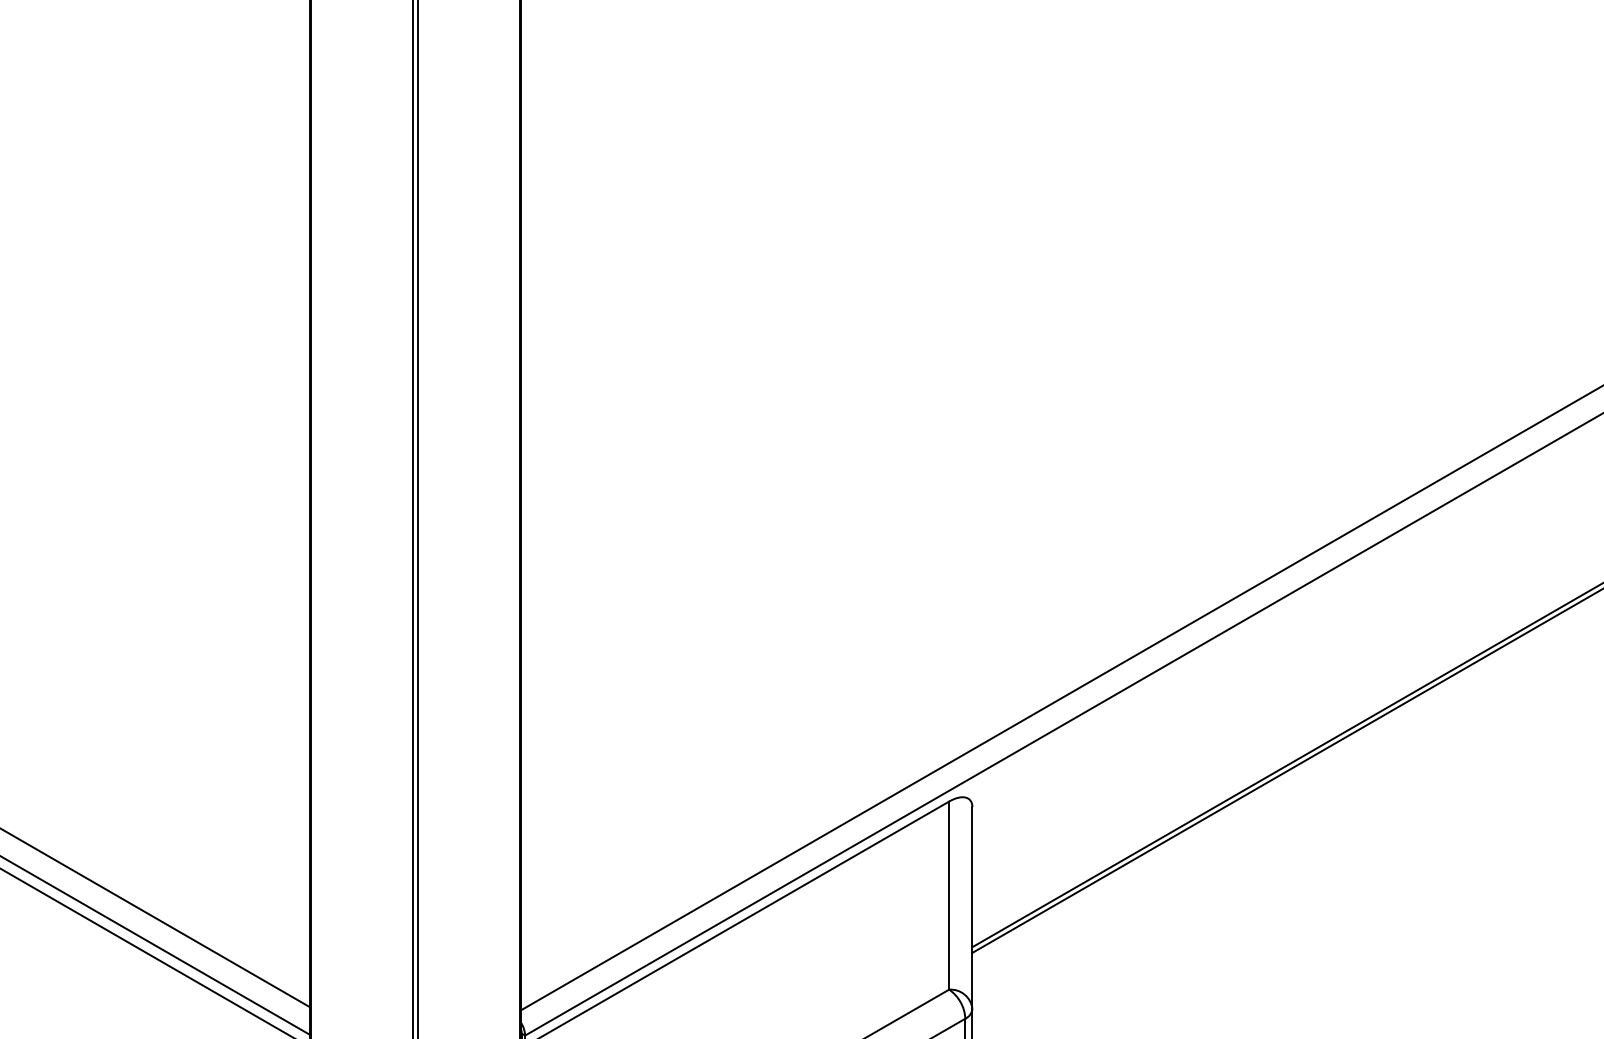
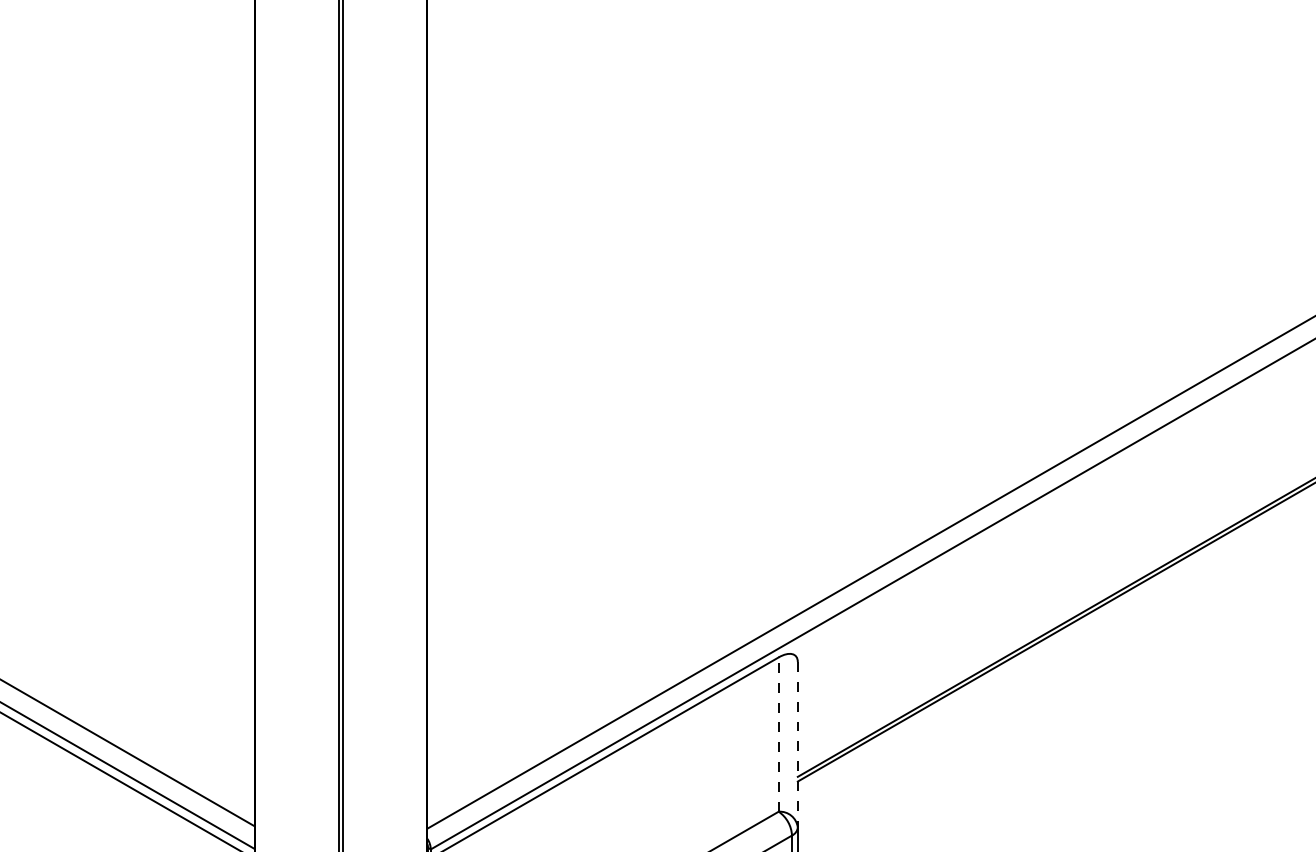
line: (949, 895) -> (779, 734), solid -> dashed
line: (972, 908) -> (797, 745), solid -> dashed

